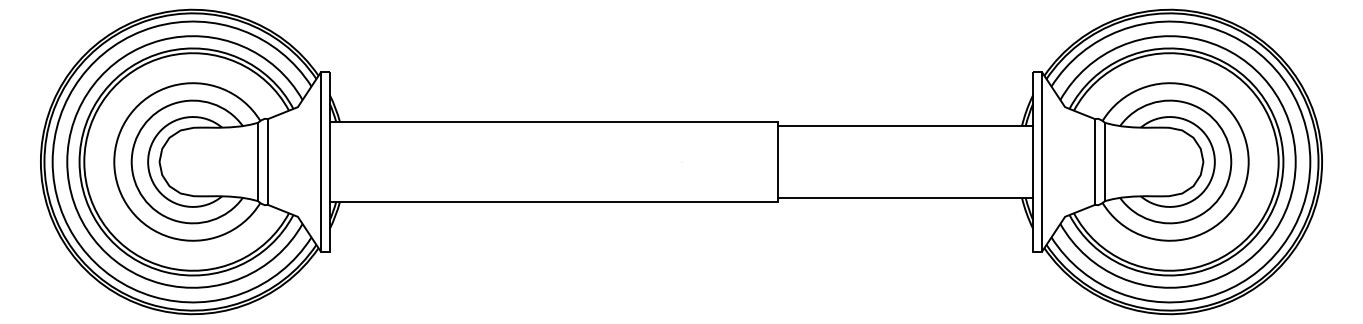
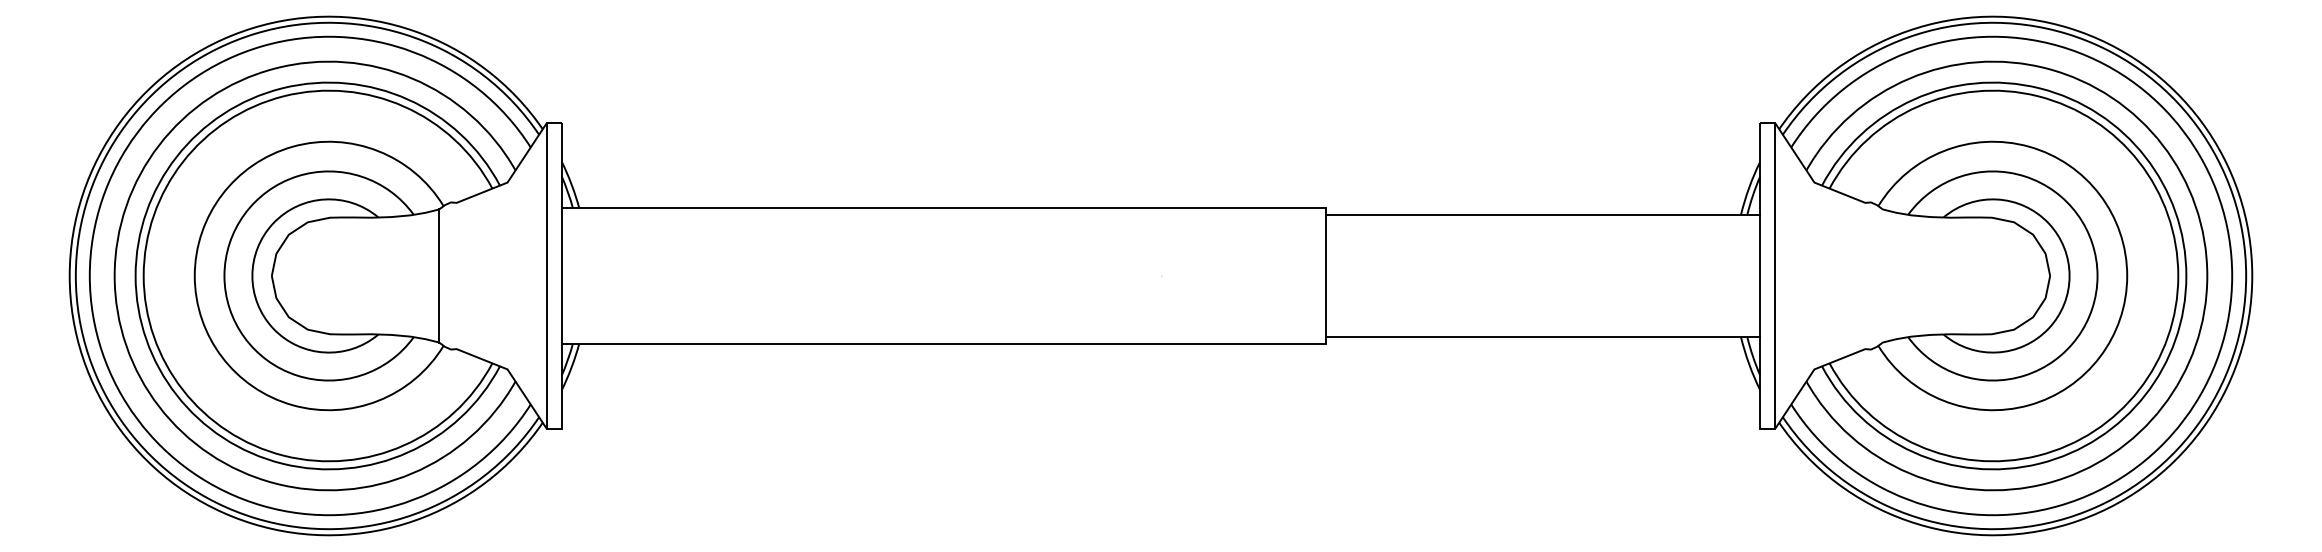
line: (268, 161) -> (457, 275), removed
line: (1094, 161) -> (1864, 275), removed
line: (1105, 161) -> (1883, 275), removed

